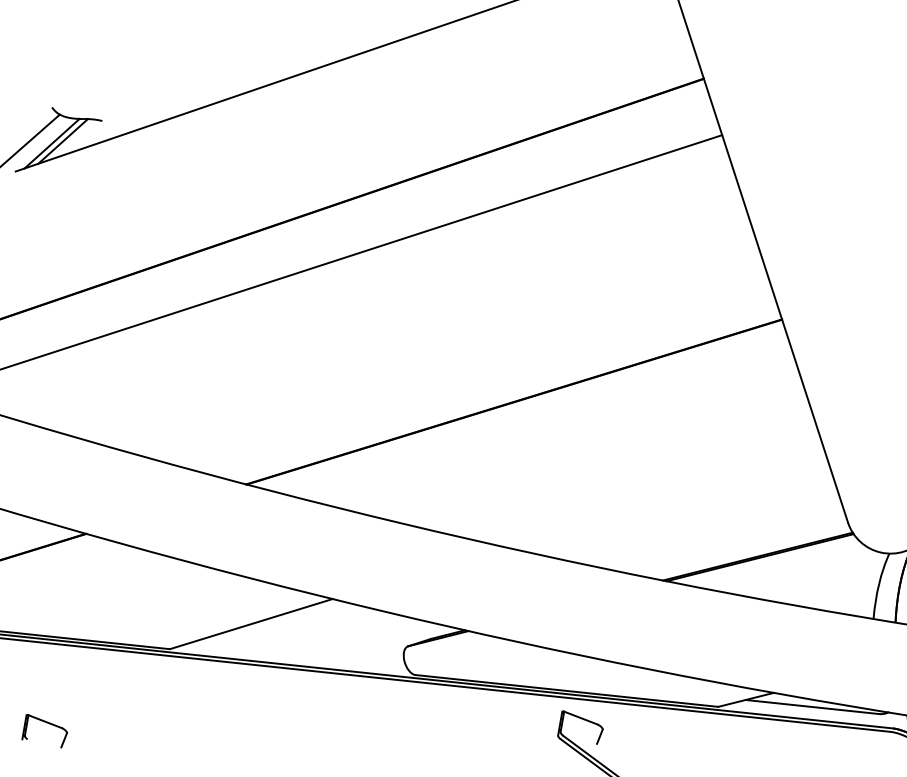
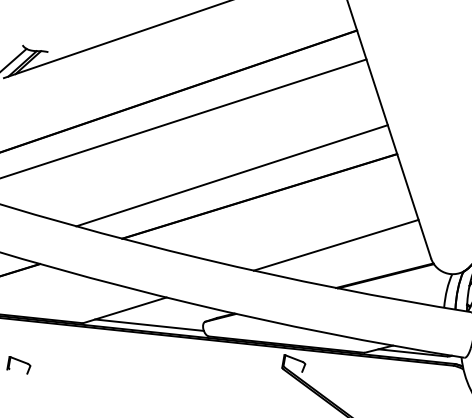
line: (459, 361) -> (231, 175), added
line: (661, 495) -> (335, 244), added
line: (299, 651) -> (149, 324), added

